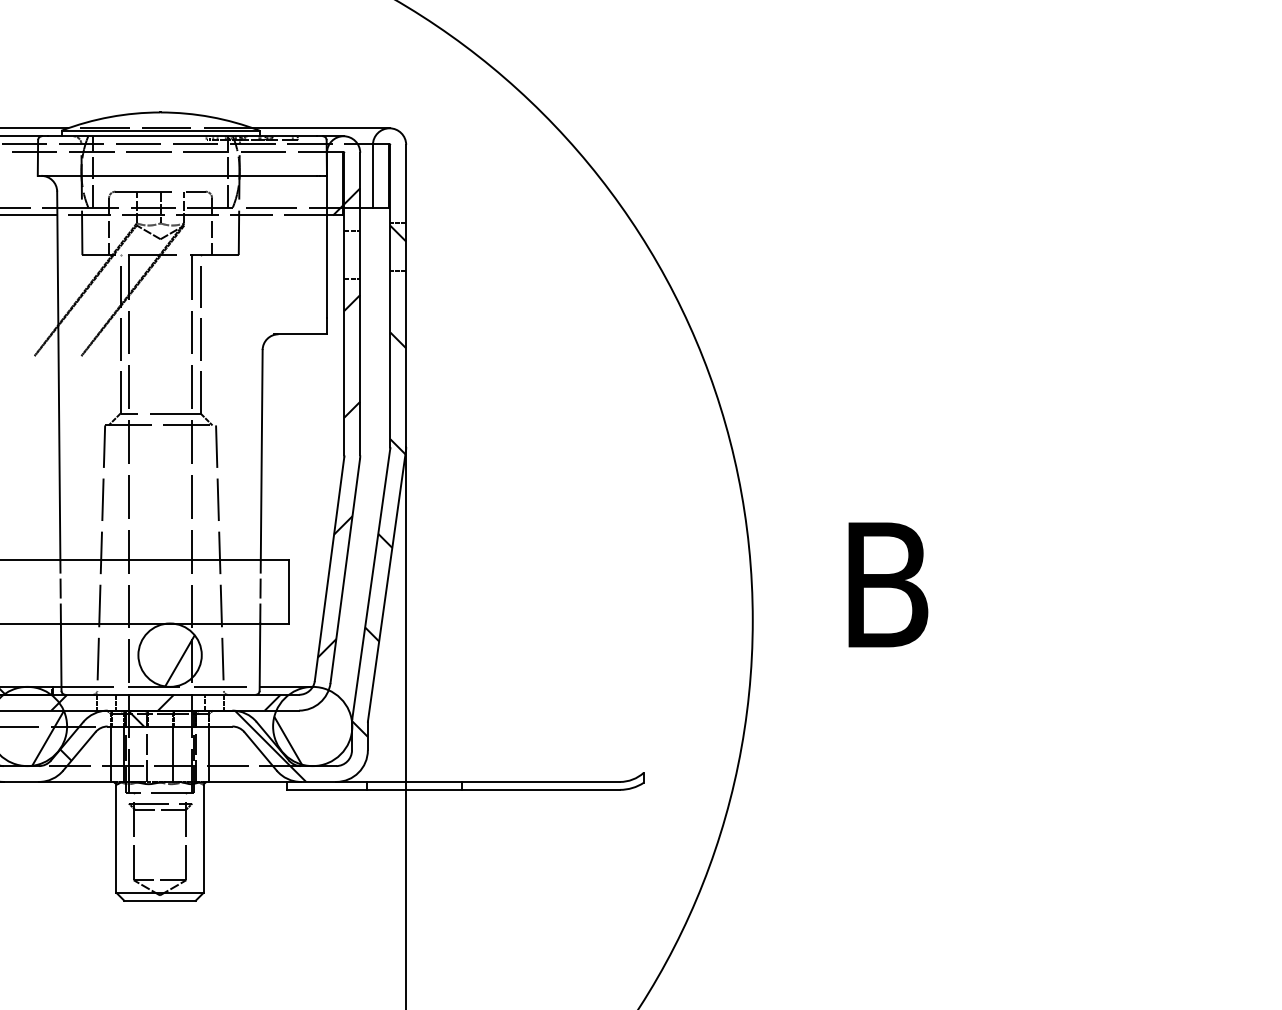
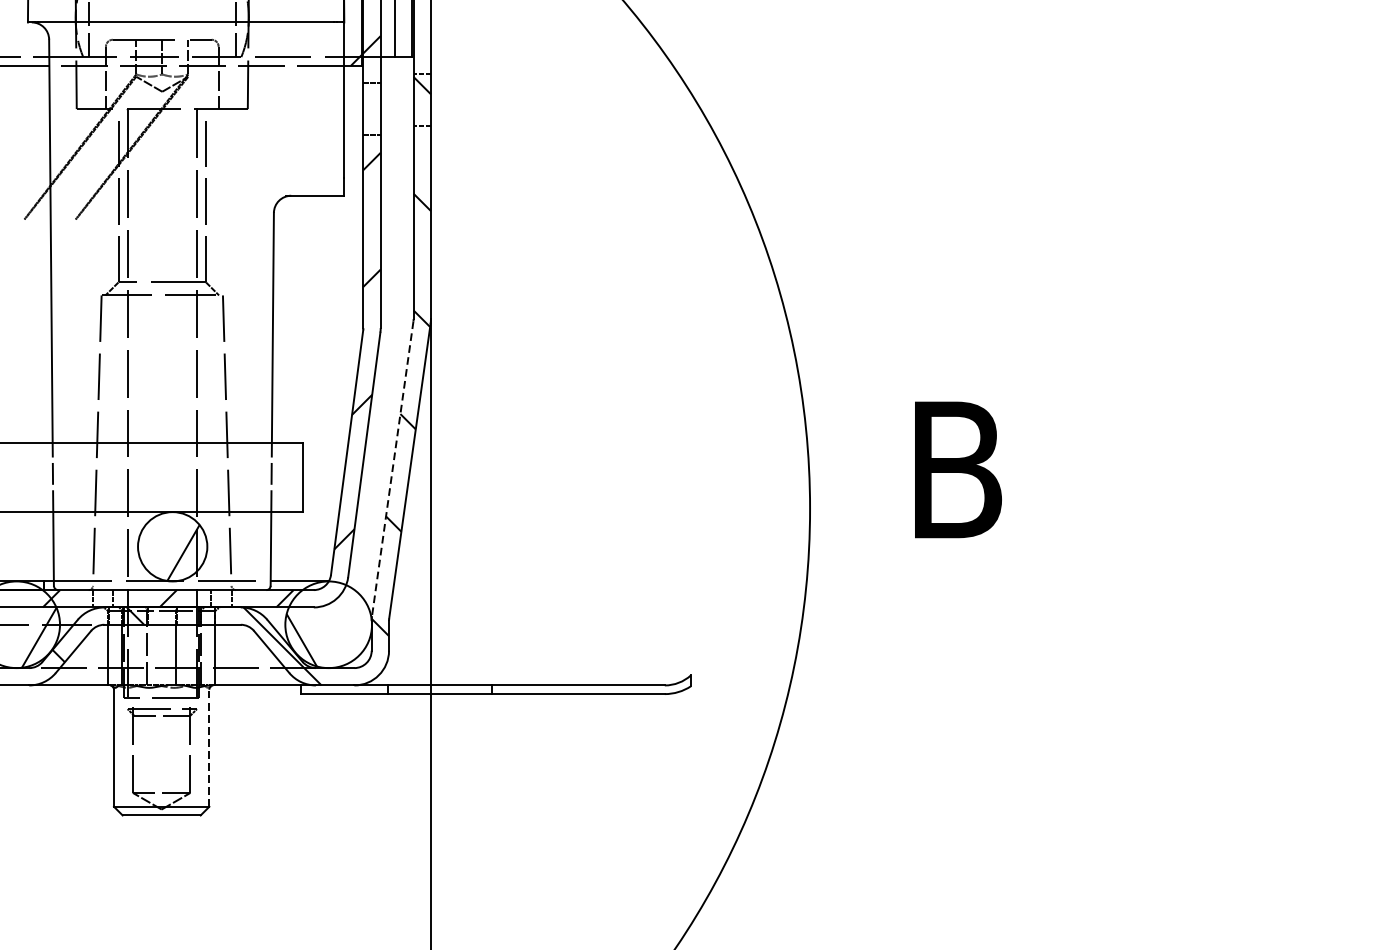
line: (371, 584) -> (392, 469), solid -> dashed
line: (203, 838) -> (209, 747), solid -> dashed

